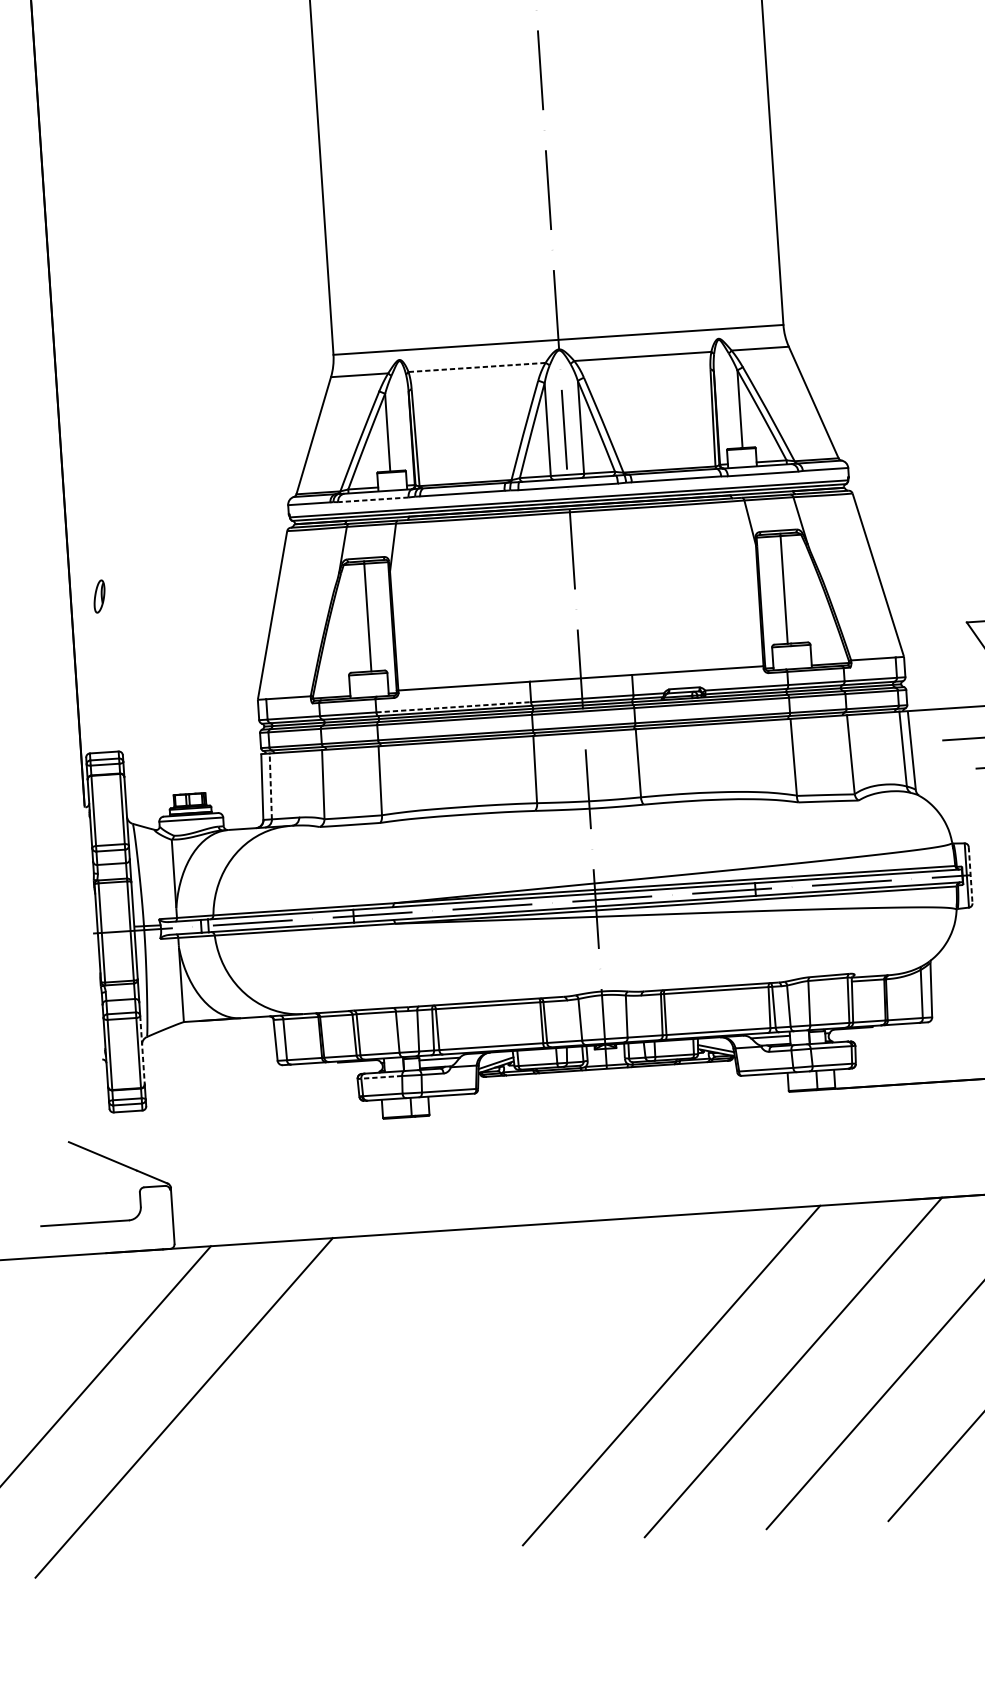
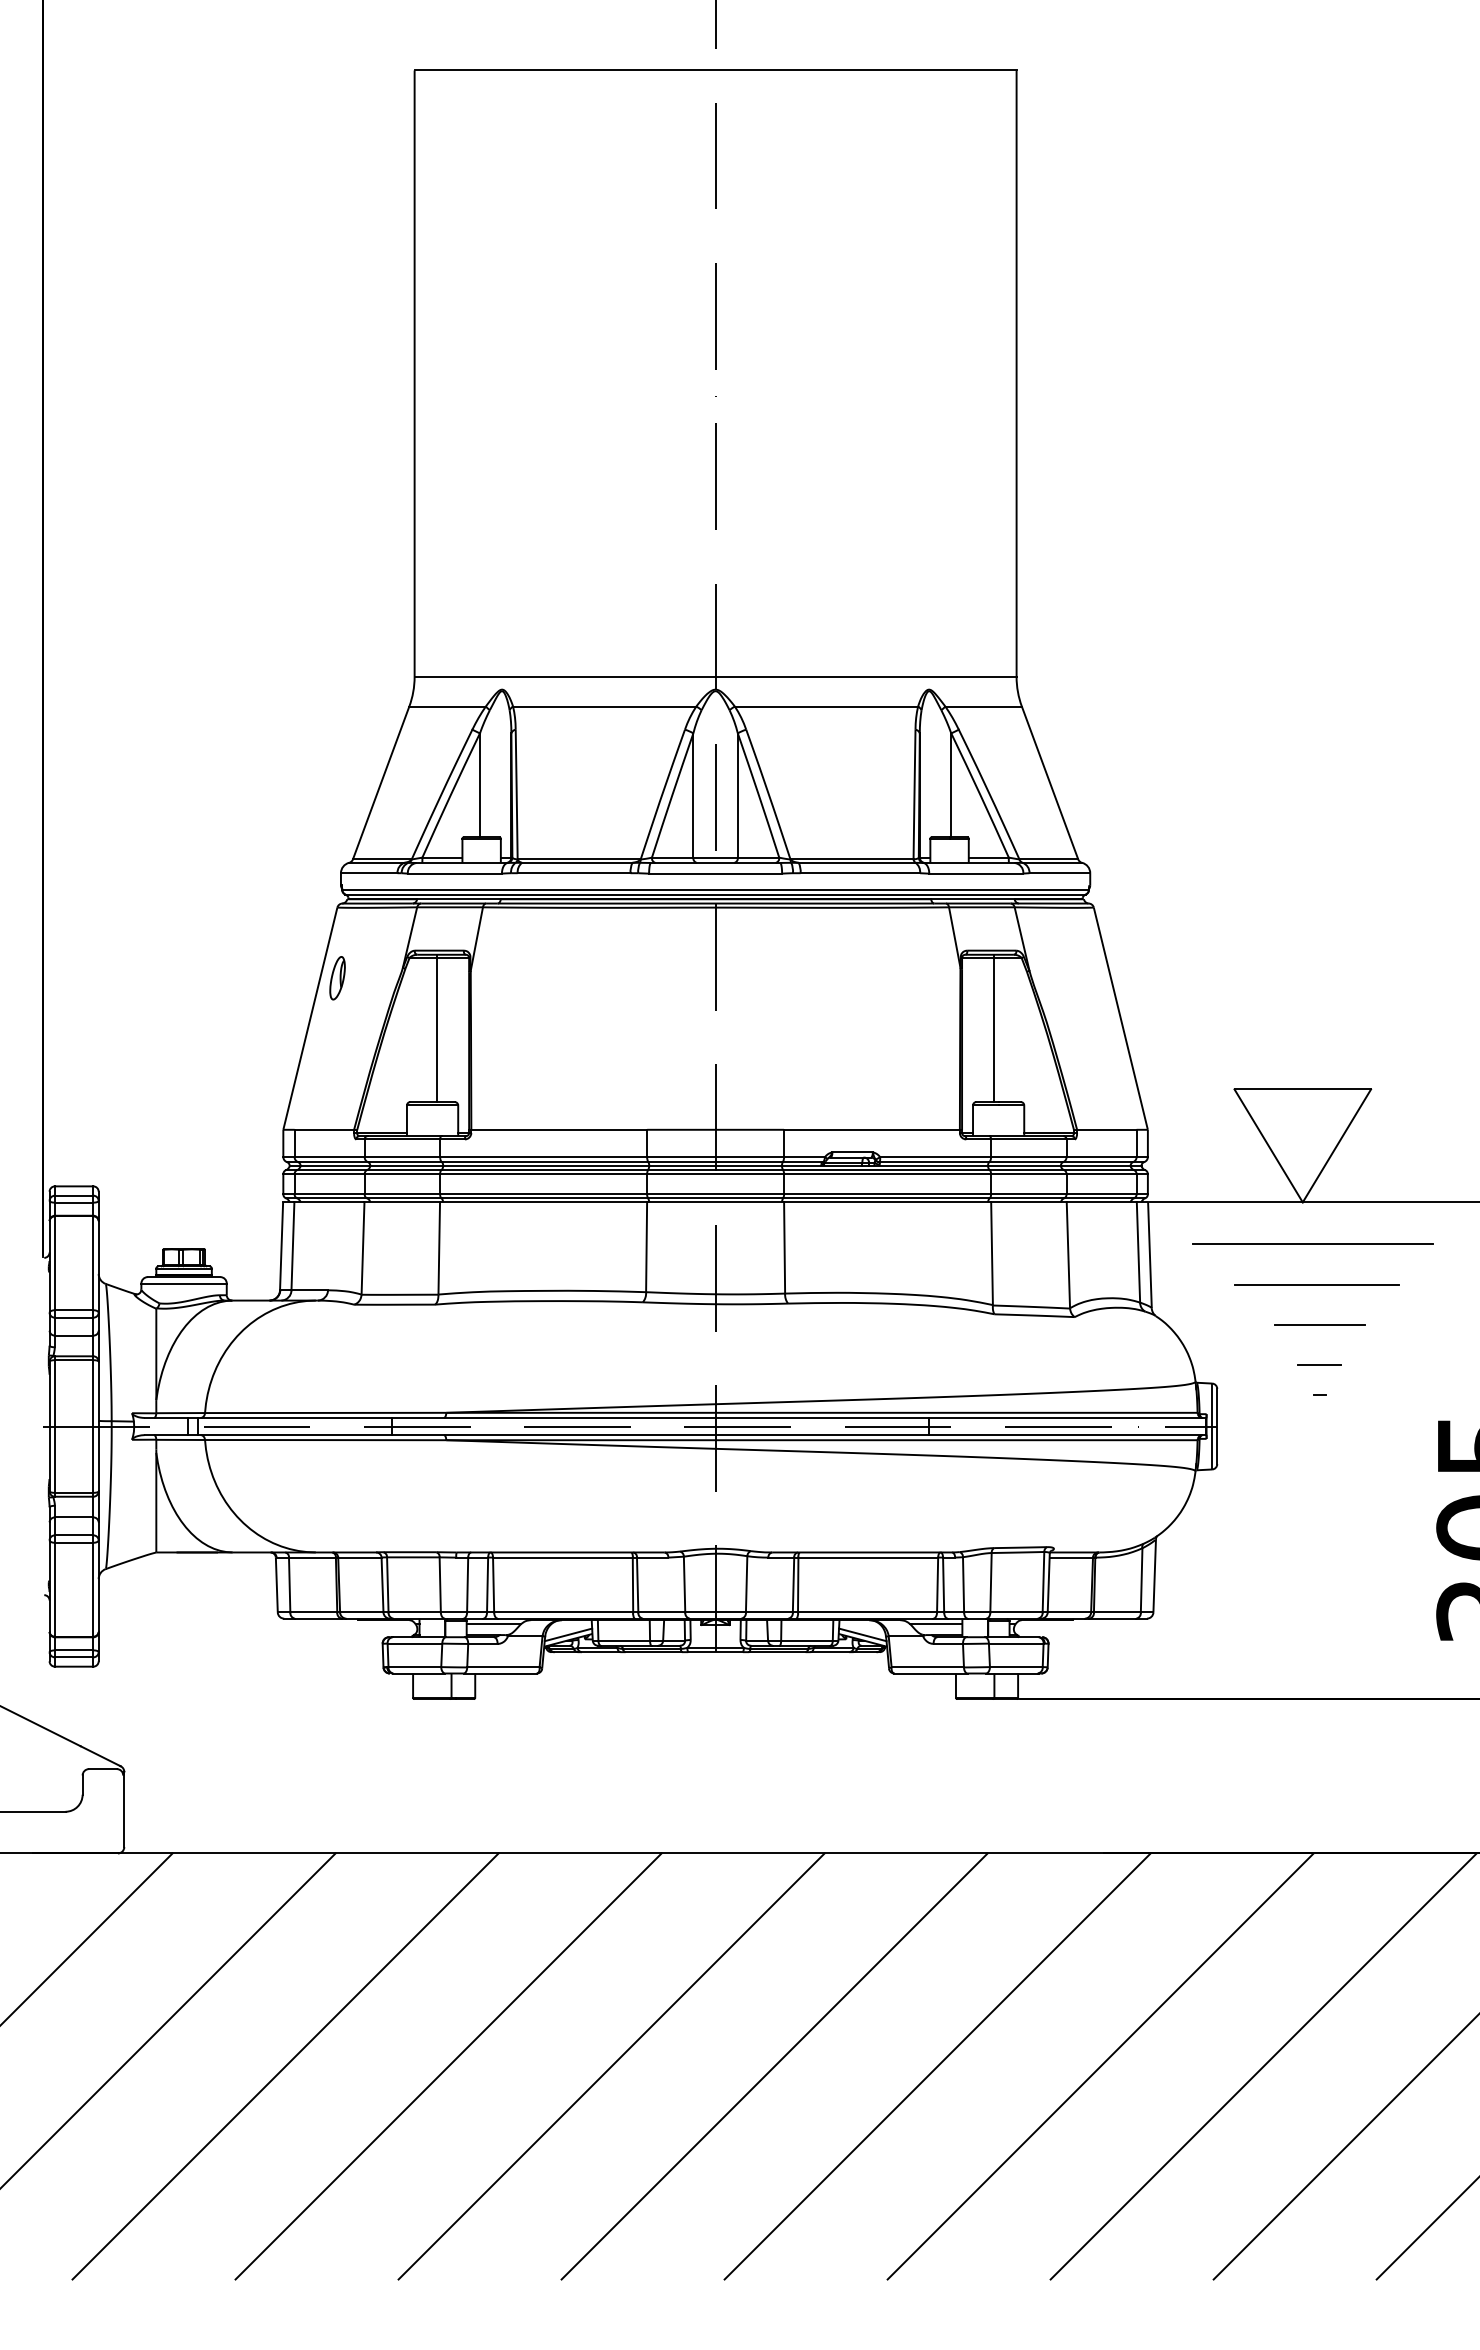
line: (476, 367) -> (604, 706), dashed -> solid
line: (373, 499) -> (454, 873), dashed -> solid
part: (99, 596) -> (337, 978), moved
line: (453, 707) -> (543, 1157), dashed -> solid
line: (270, 786) -> (292, 1246), dashed -> solid
line: (970, 875) -> (1217, 1426), dashed -> solid
line: (142, 1050) -> (98, 1586), dashed -> solid
line: (381, 1077) -> (414, 1643), dashed -> solid
line: (549, 1383) -> (611, 2066), added
line: (427, 1391) -> (448, 2066), added
line: (305, 1399) -> (285, 2066), added

